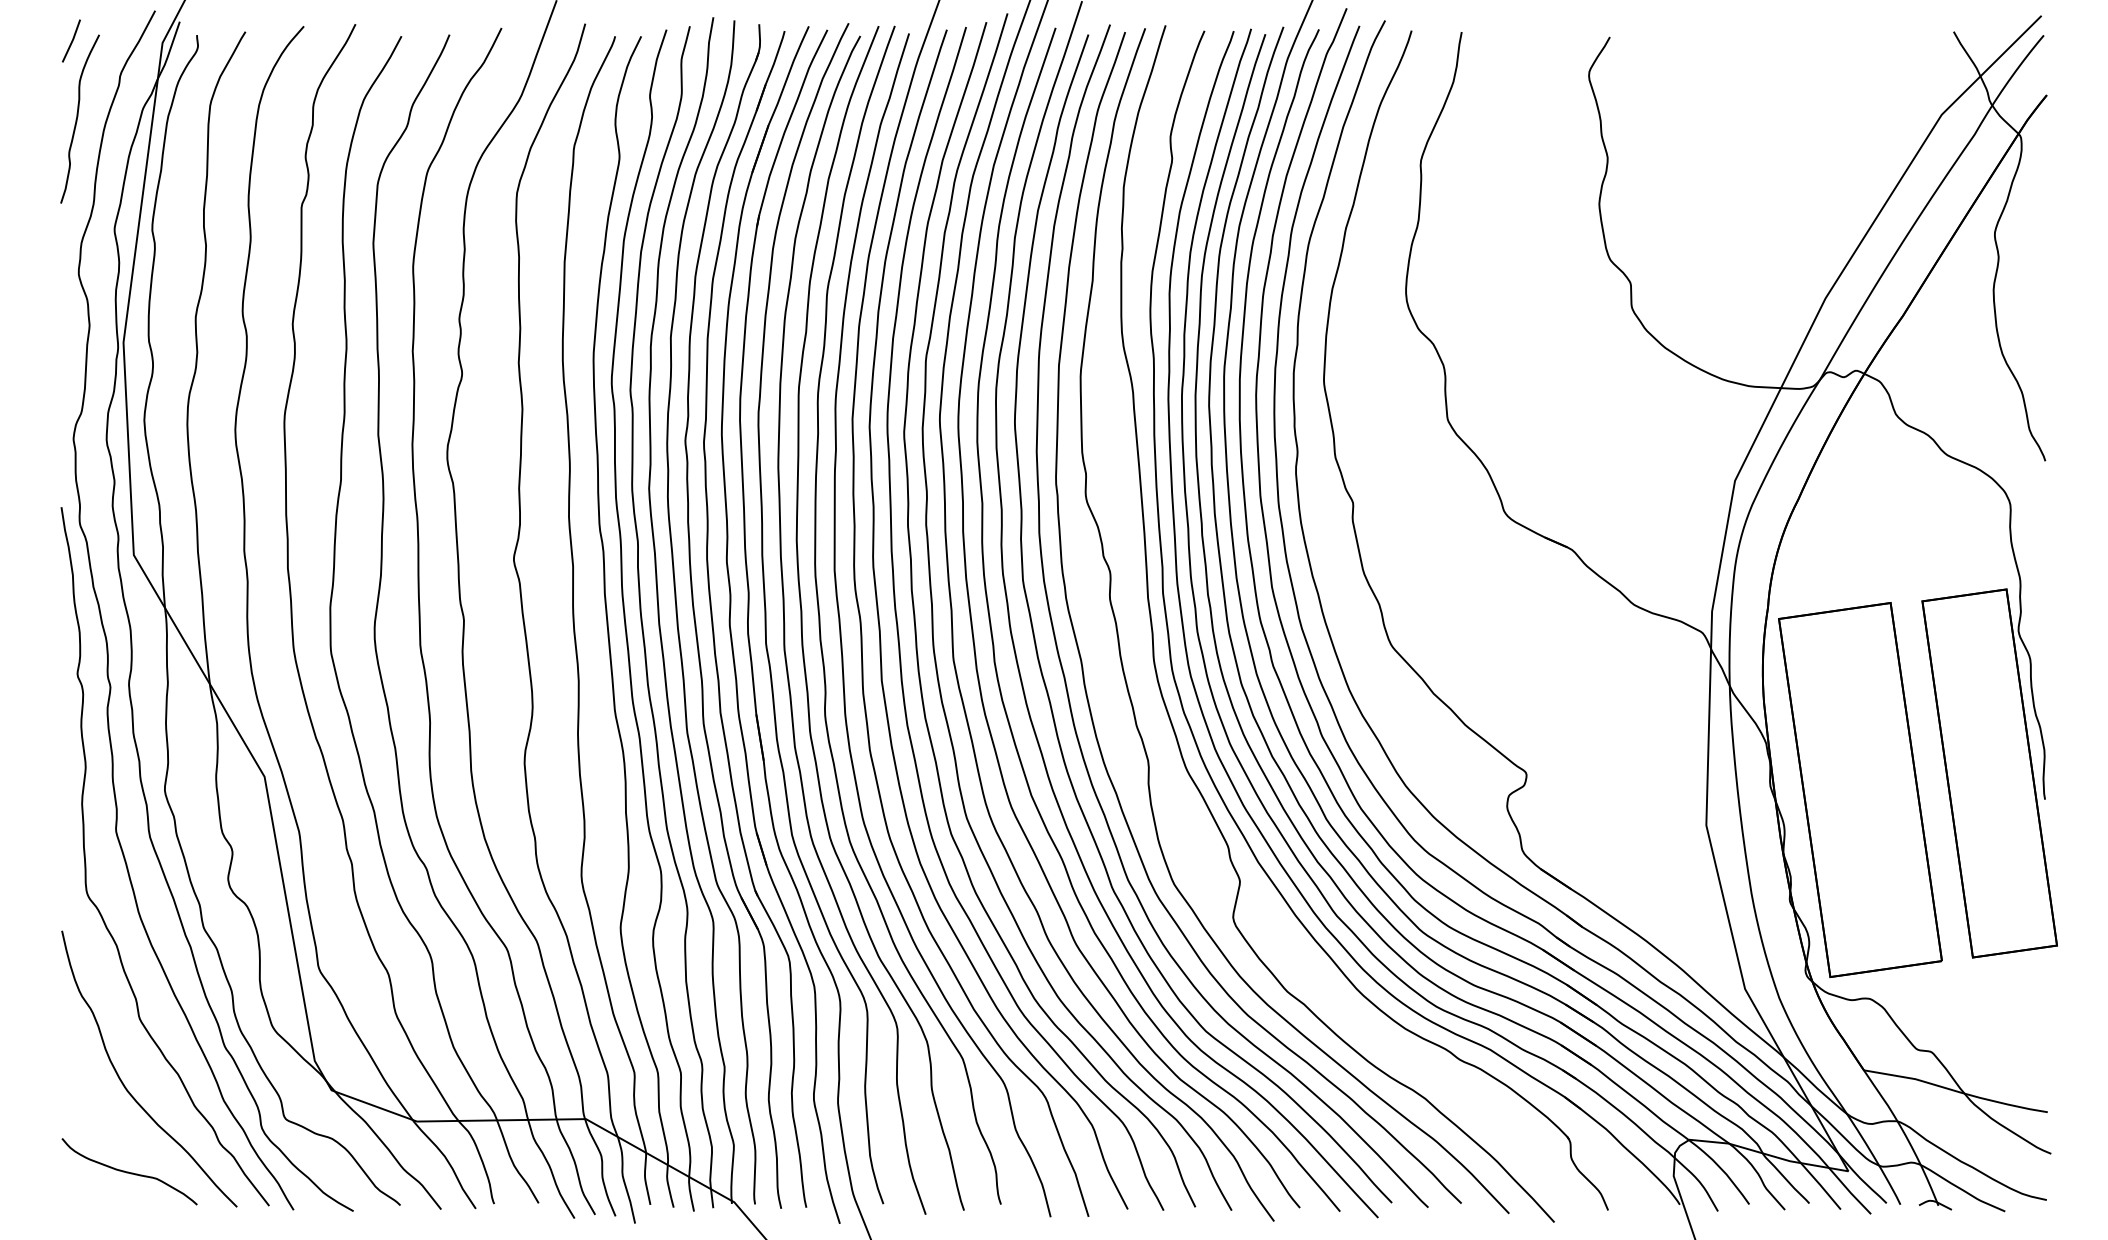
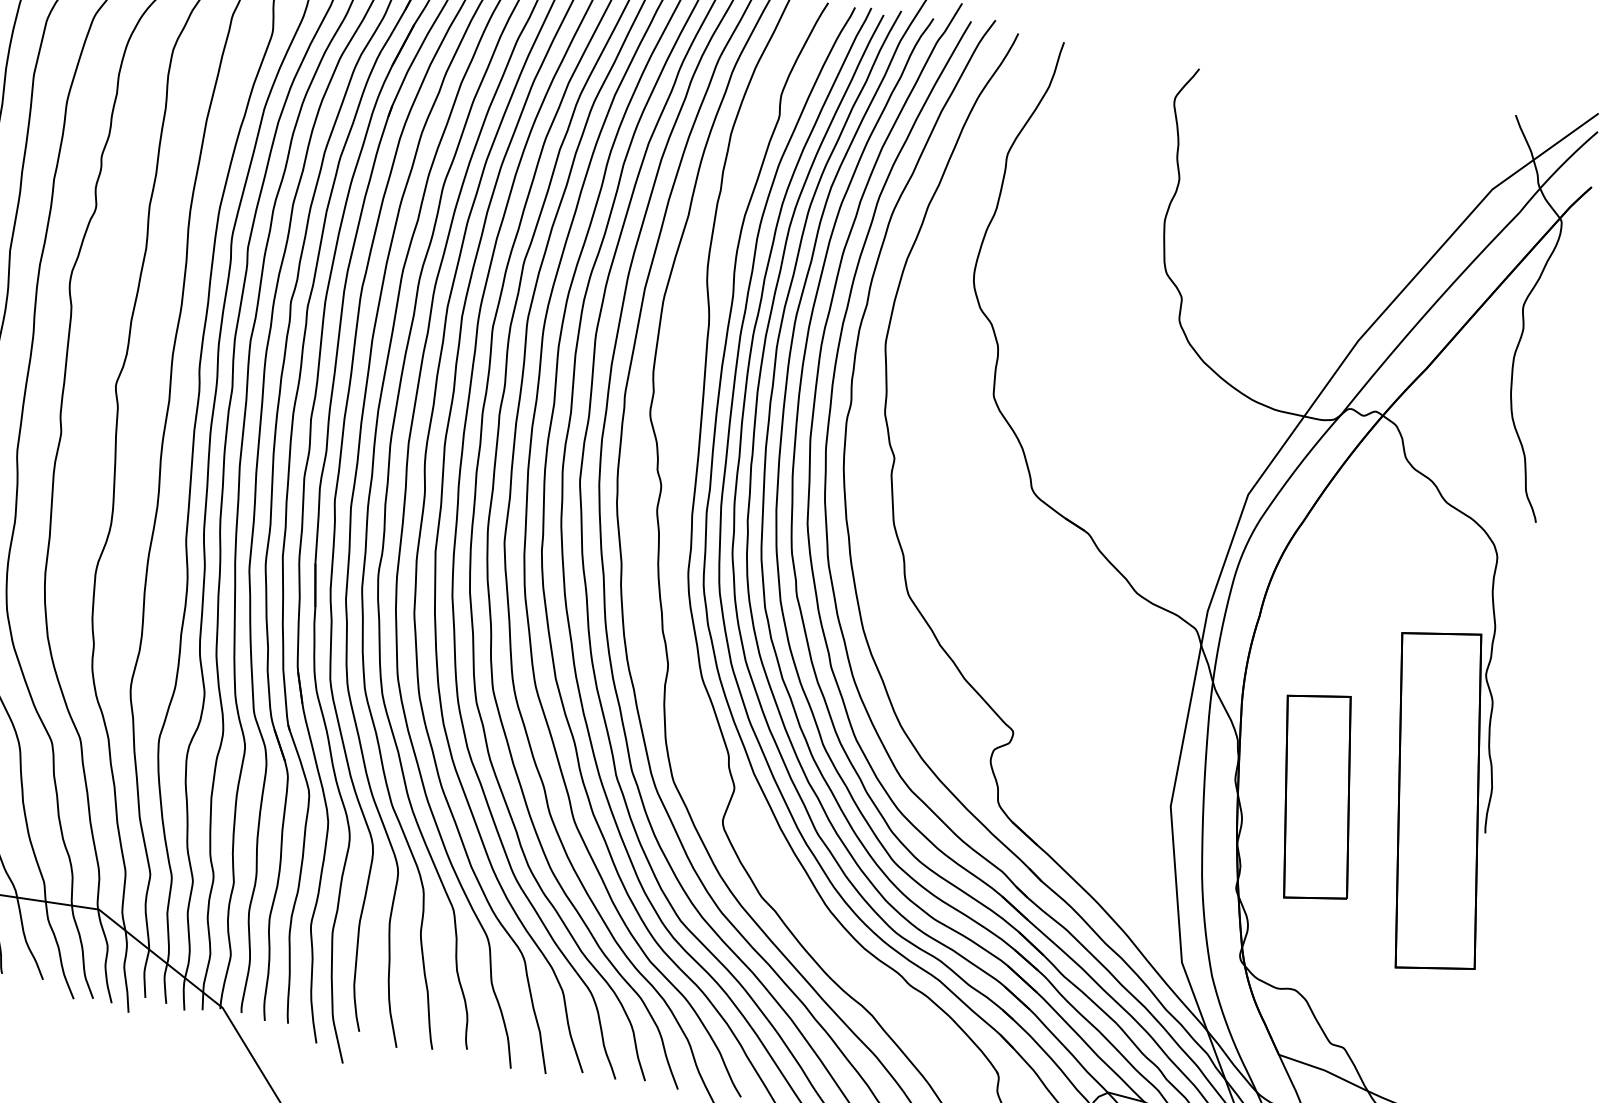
part: (1860, 790) -> (1317, 797), size x0.6

